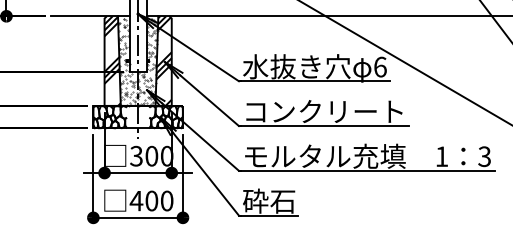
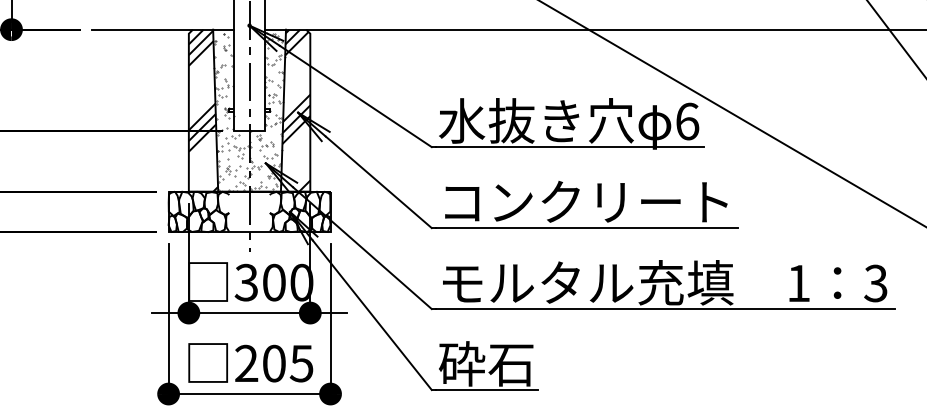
text: (151, 200) -> (273, 362), 400 -> 205

